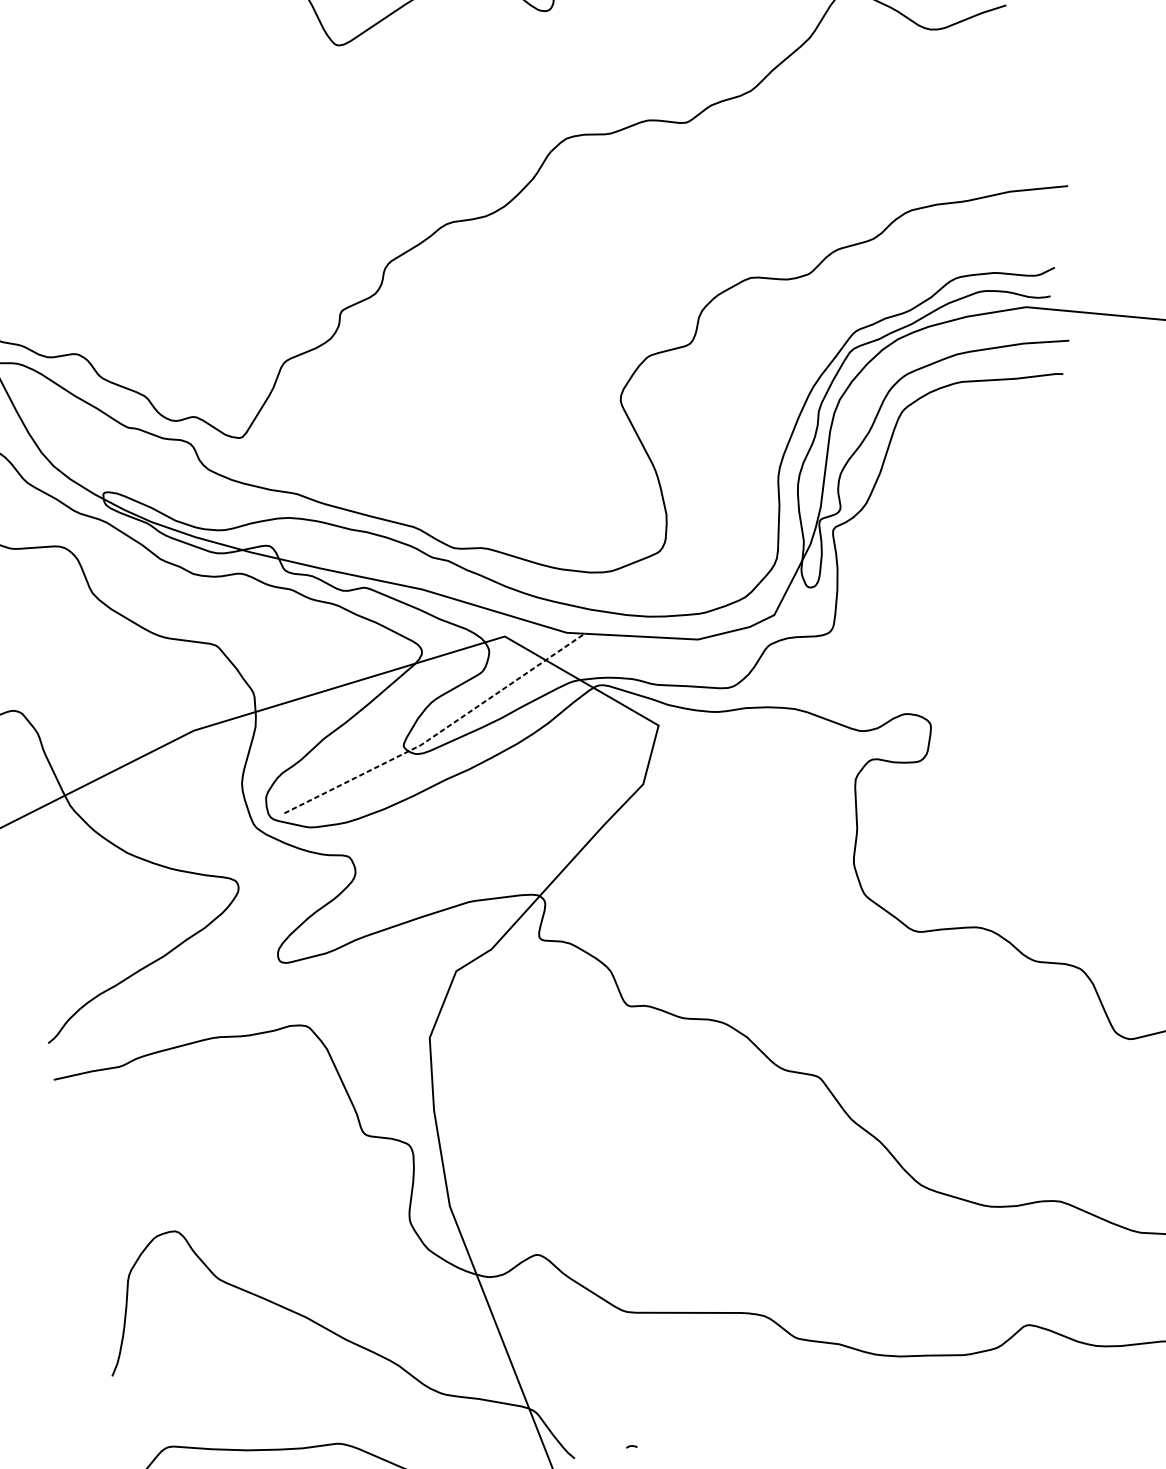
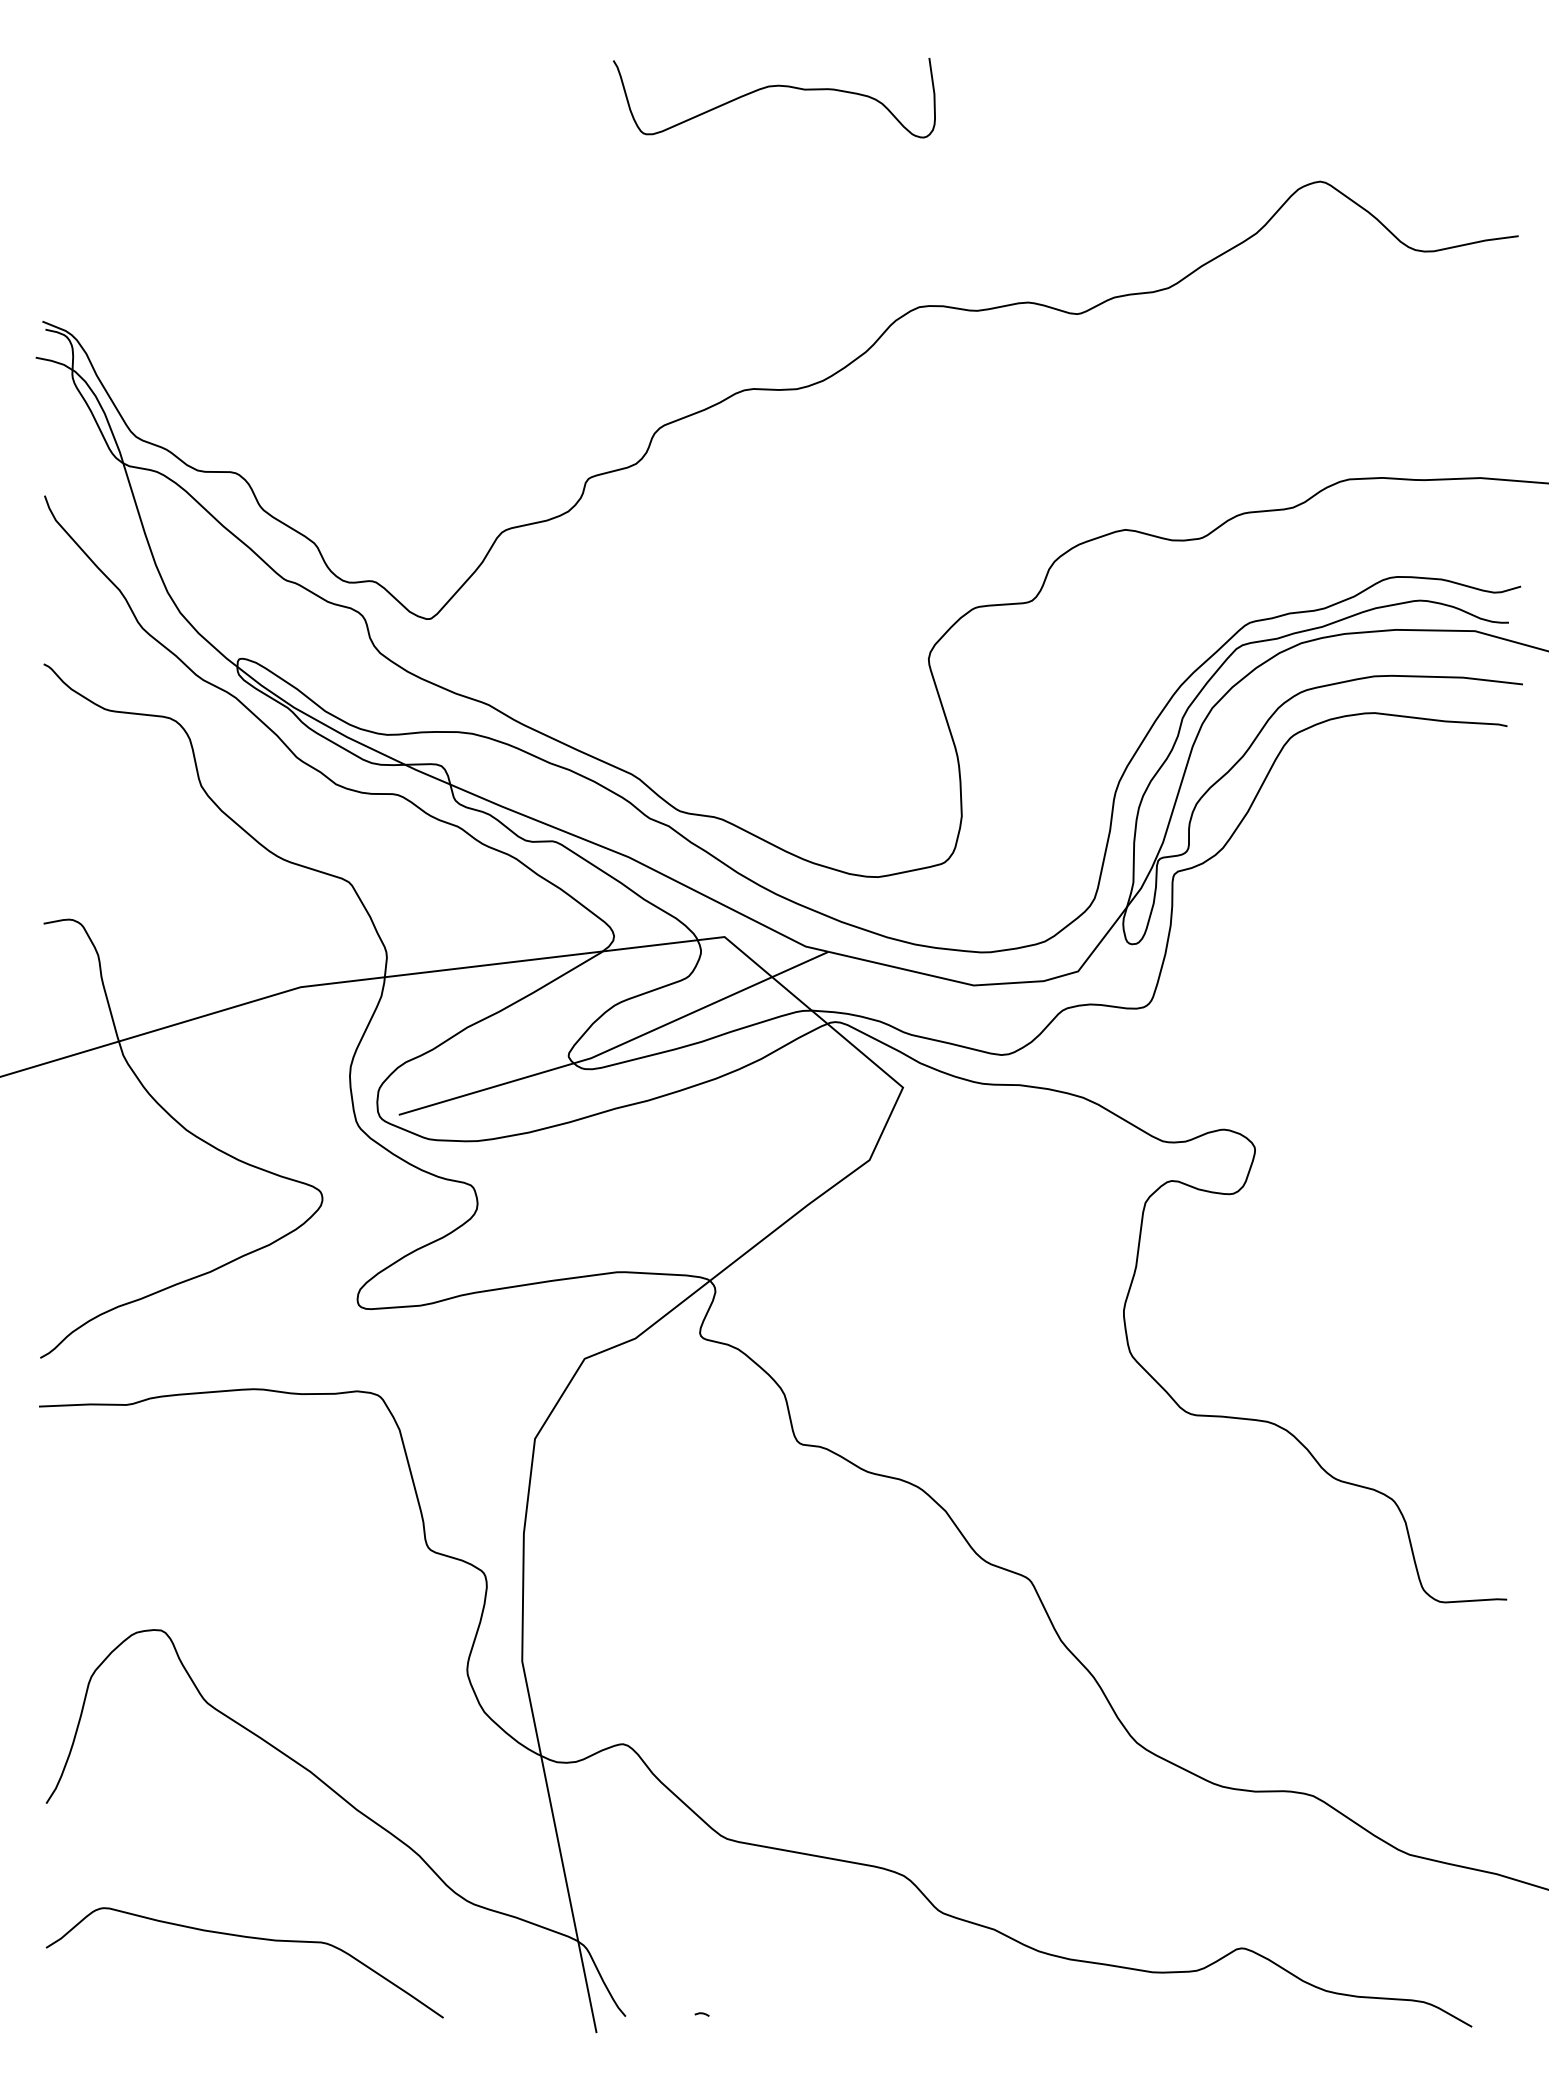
line: (439, 732) -> (618, 1046), dashed -> solid

